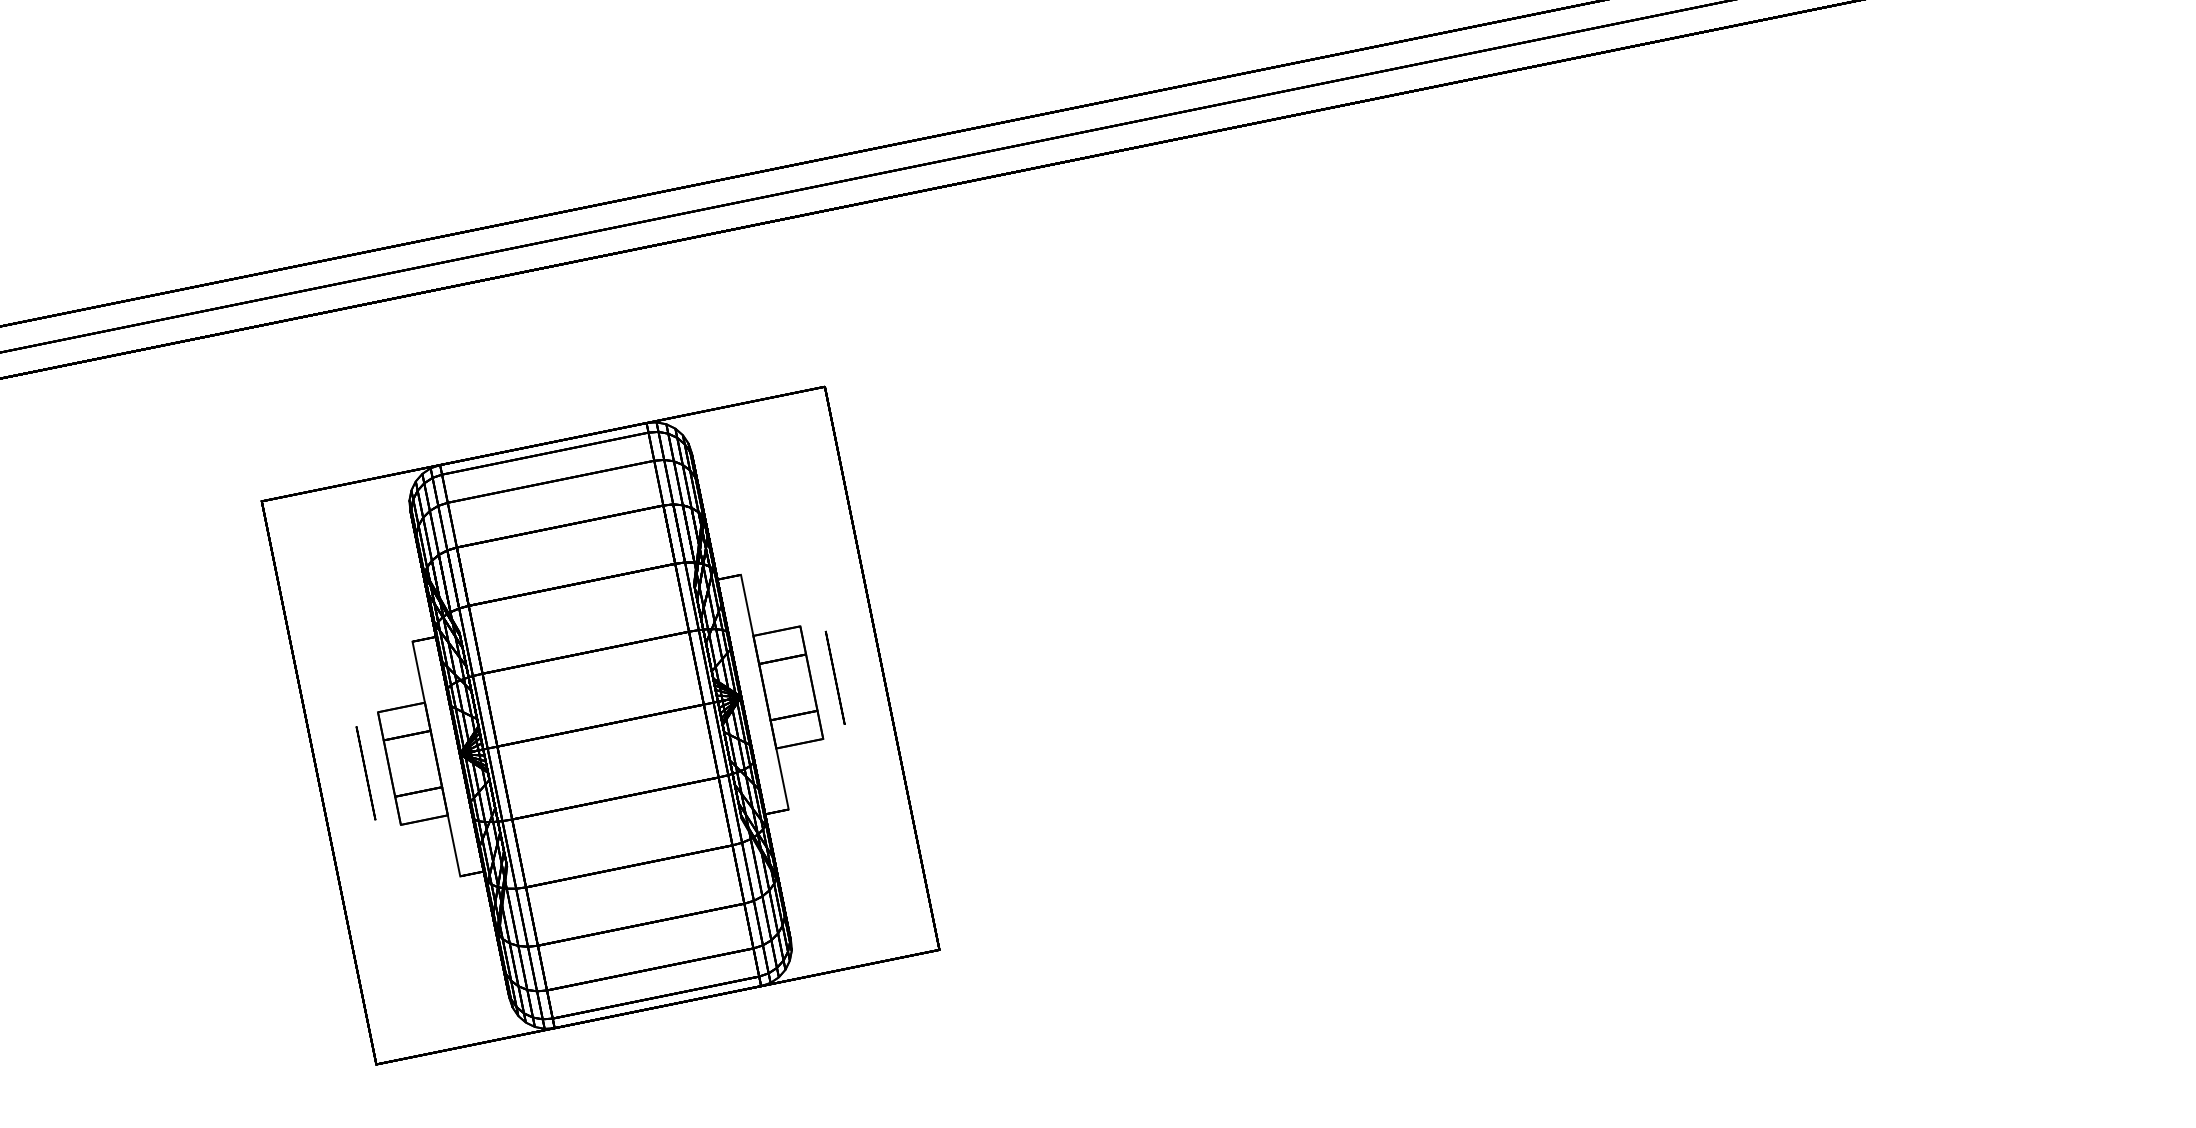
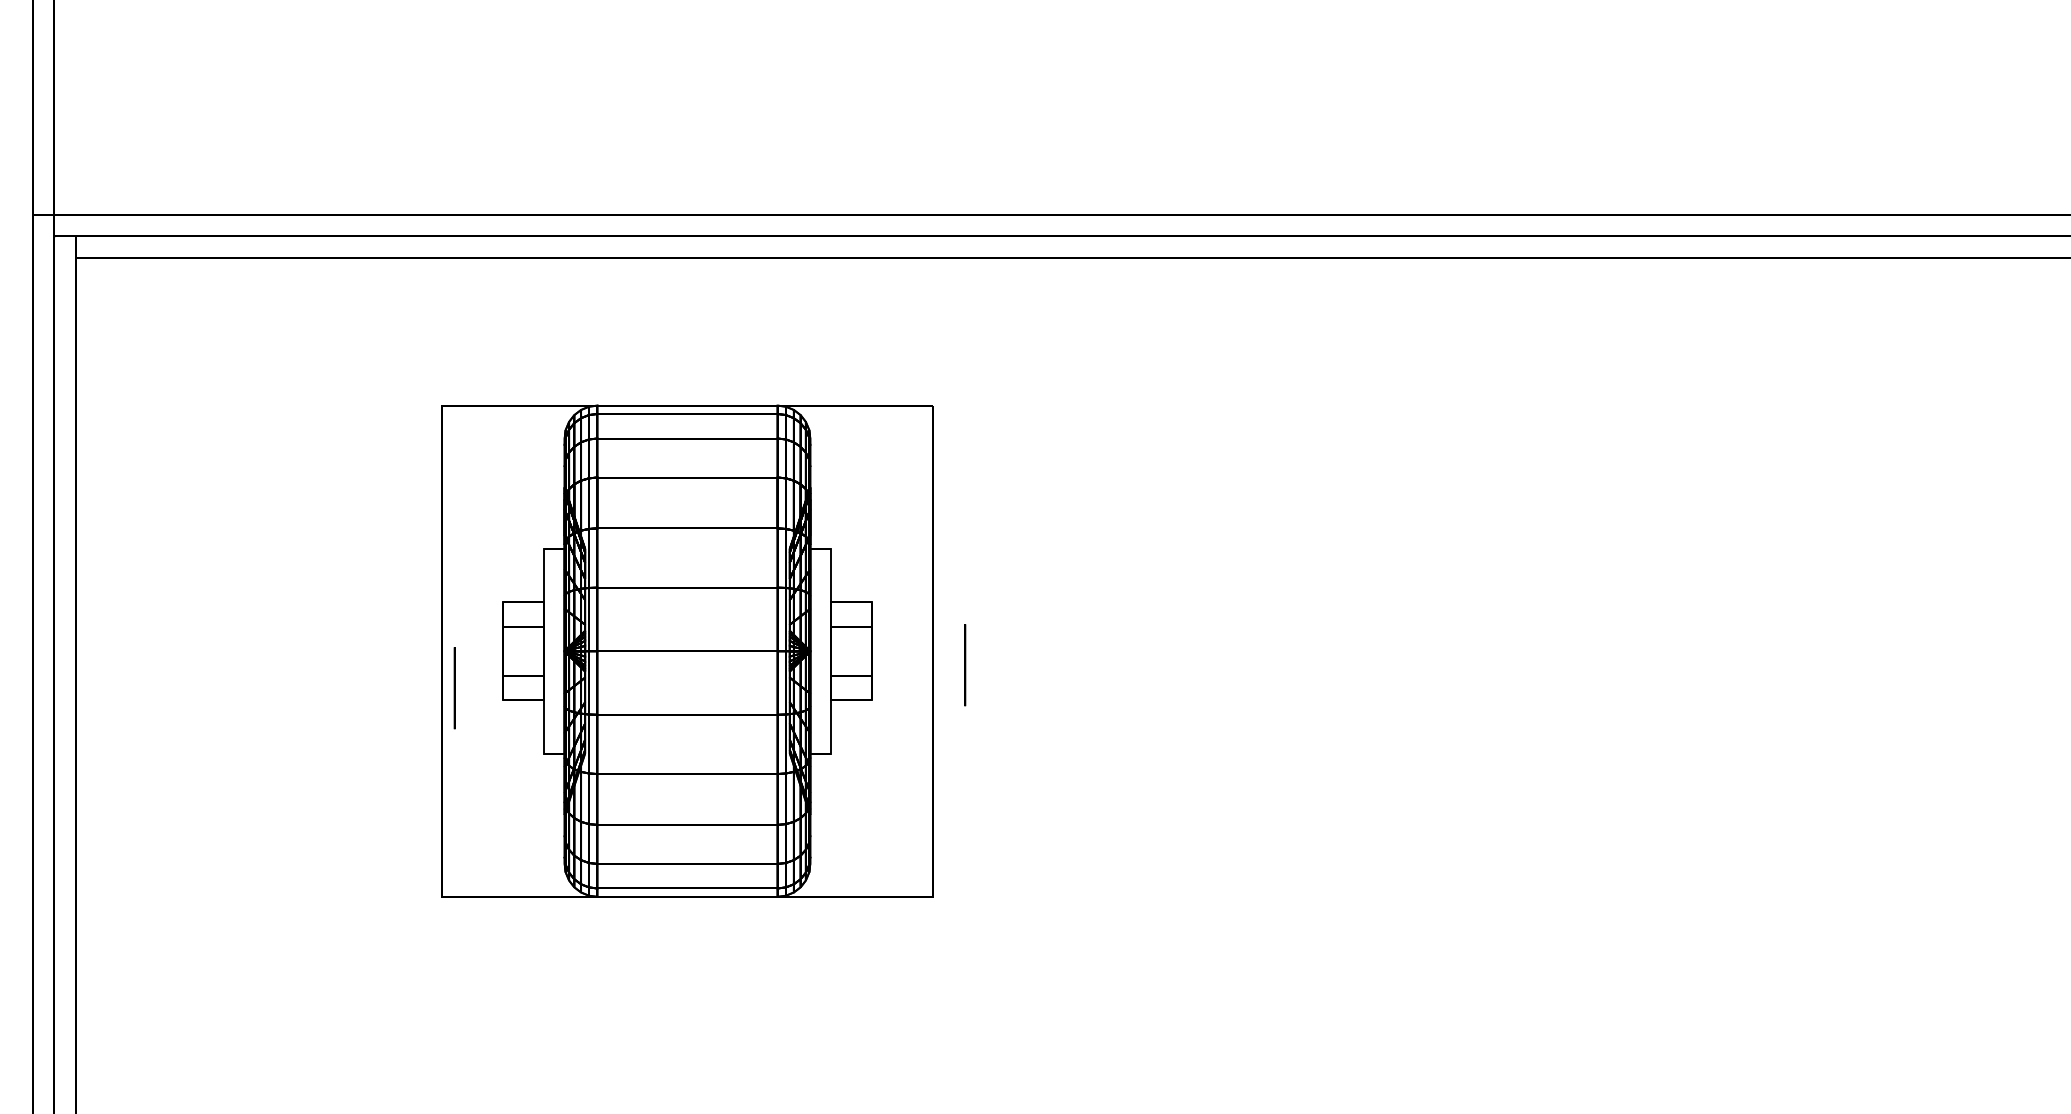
circle: (835, 678) -> (965, 665), moved
circle: (365, 773) -> (454, 688), moved

